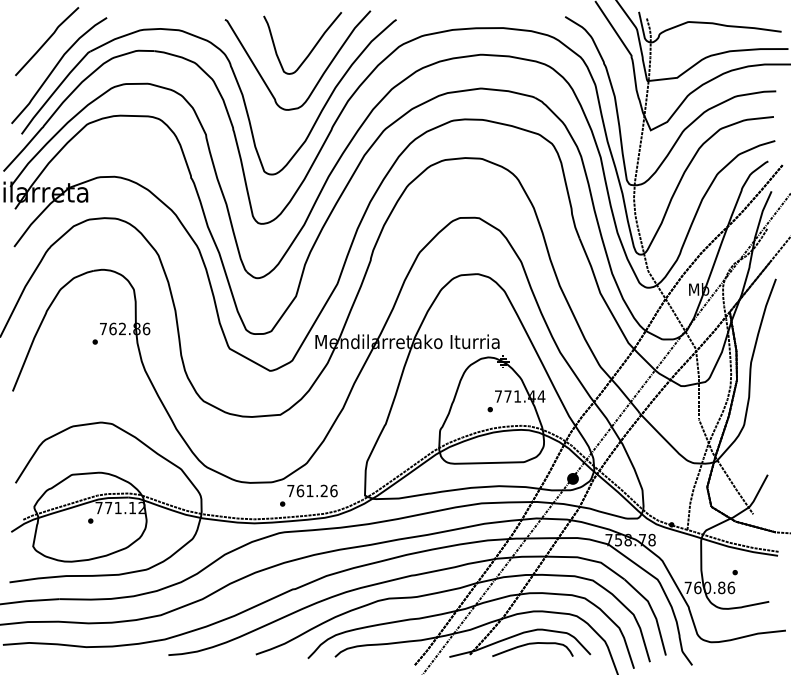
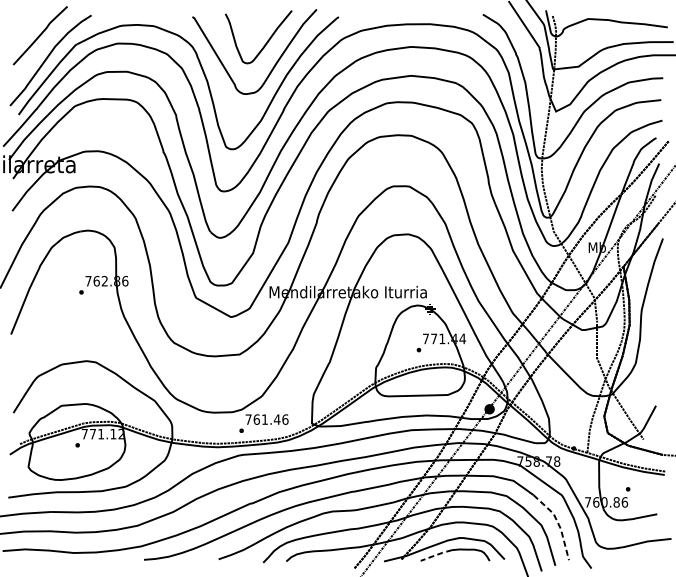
text: (324, 490) -> (277, 419), 761.26 -> 761.46
line: (653, 612) -> (558, 523), solid -> dashed
line: (510, 649) -> (436, 555), solid -> dashed

